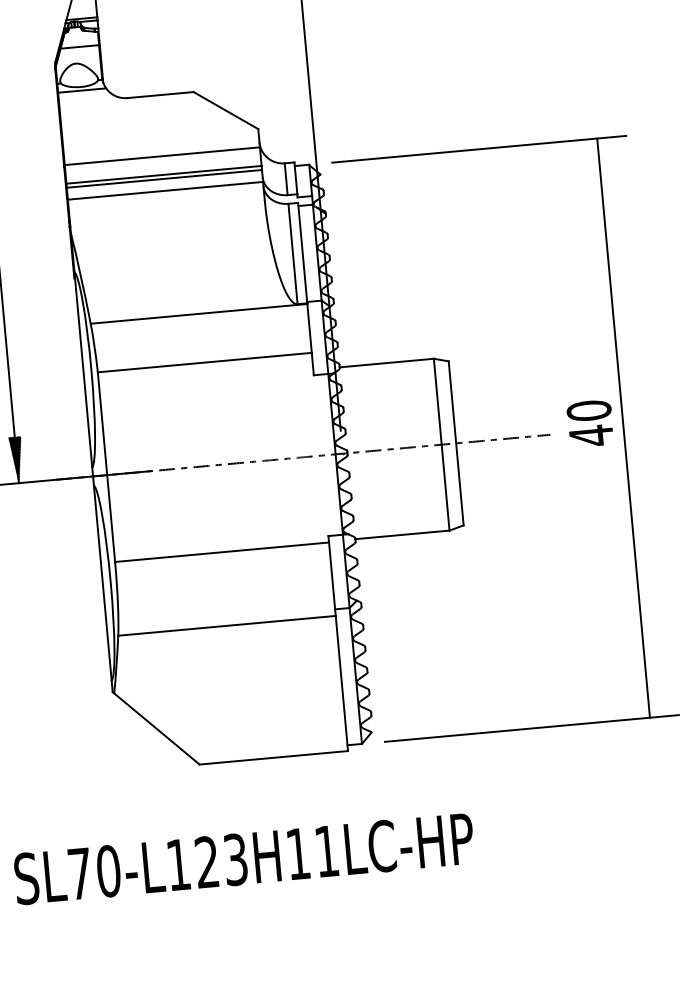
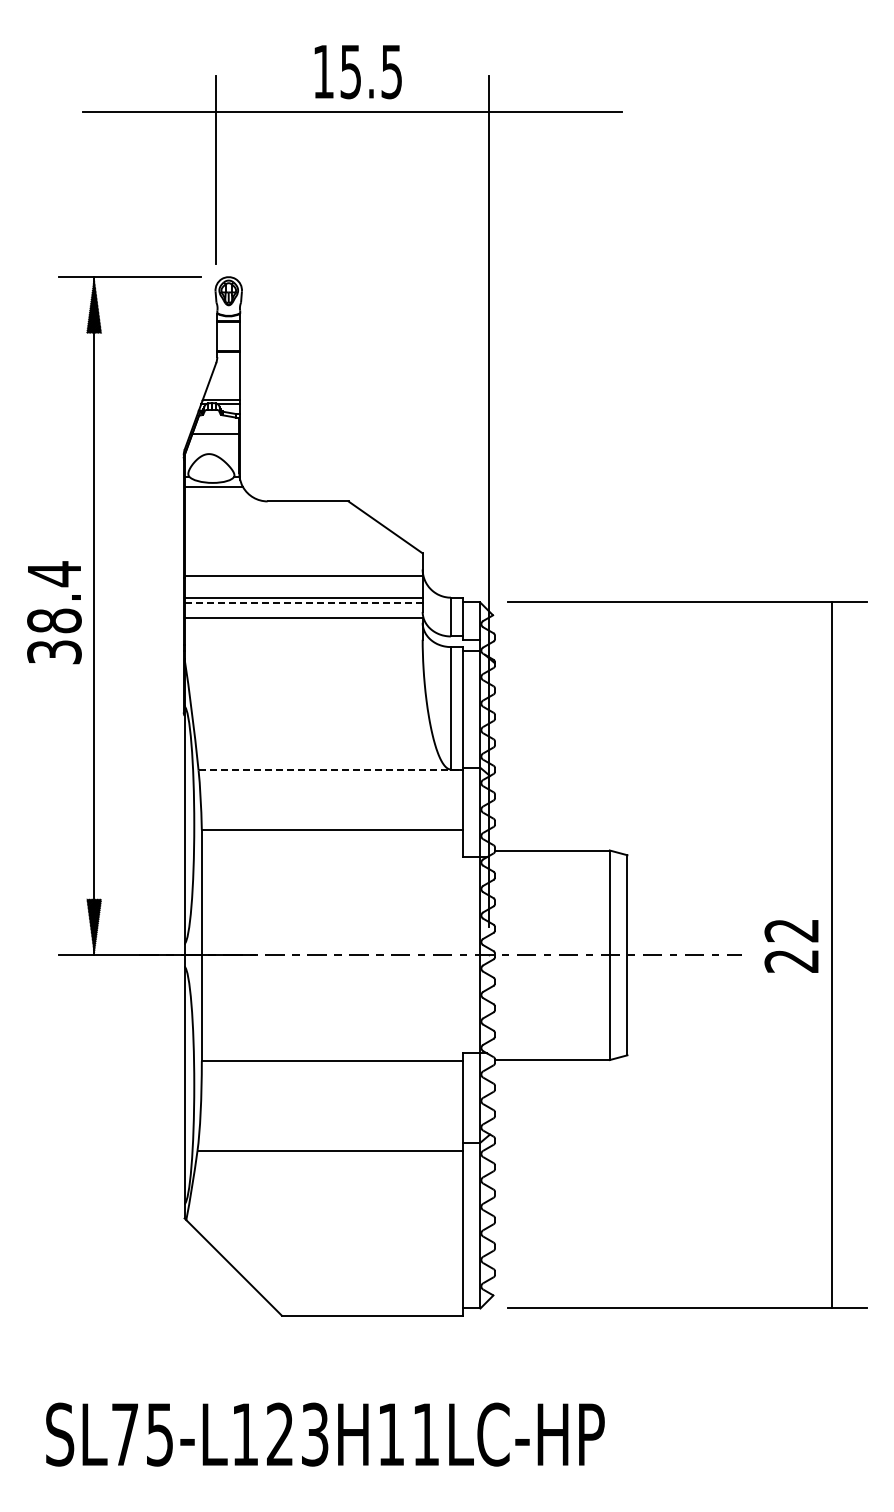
line: (164, 179) -> (303, 603), solid -> dashed
line: (199, 313) -> (331, 770), solid -> dashed
text: (590, 423) -> (791, 946), 40 -> 22
text: (108, 871) -> (159, 1434), SL70-L123H11LC-HP -> SL75-L123H11LC-HP

